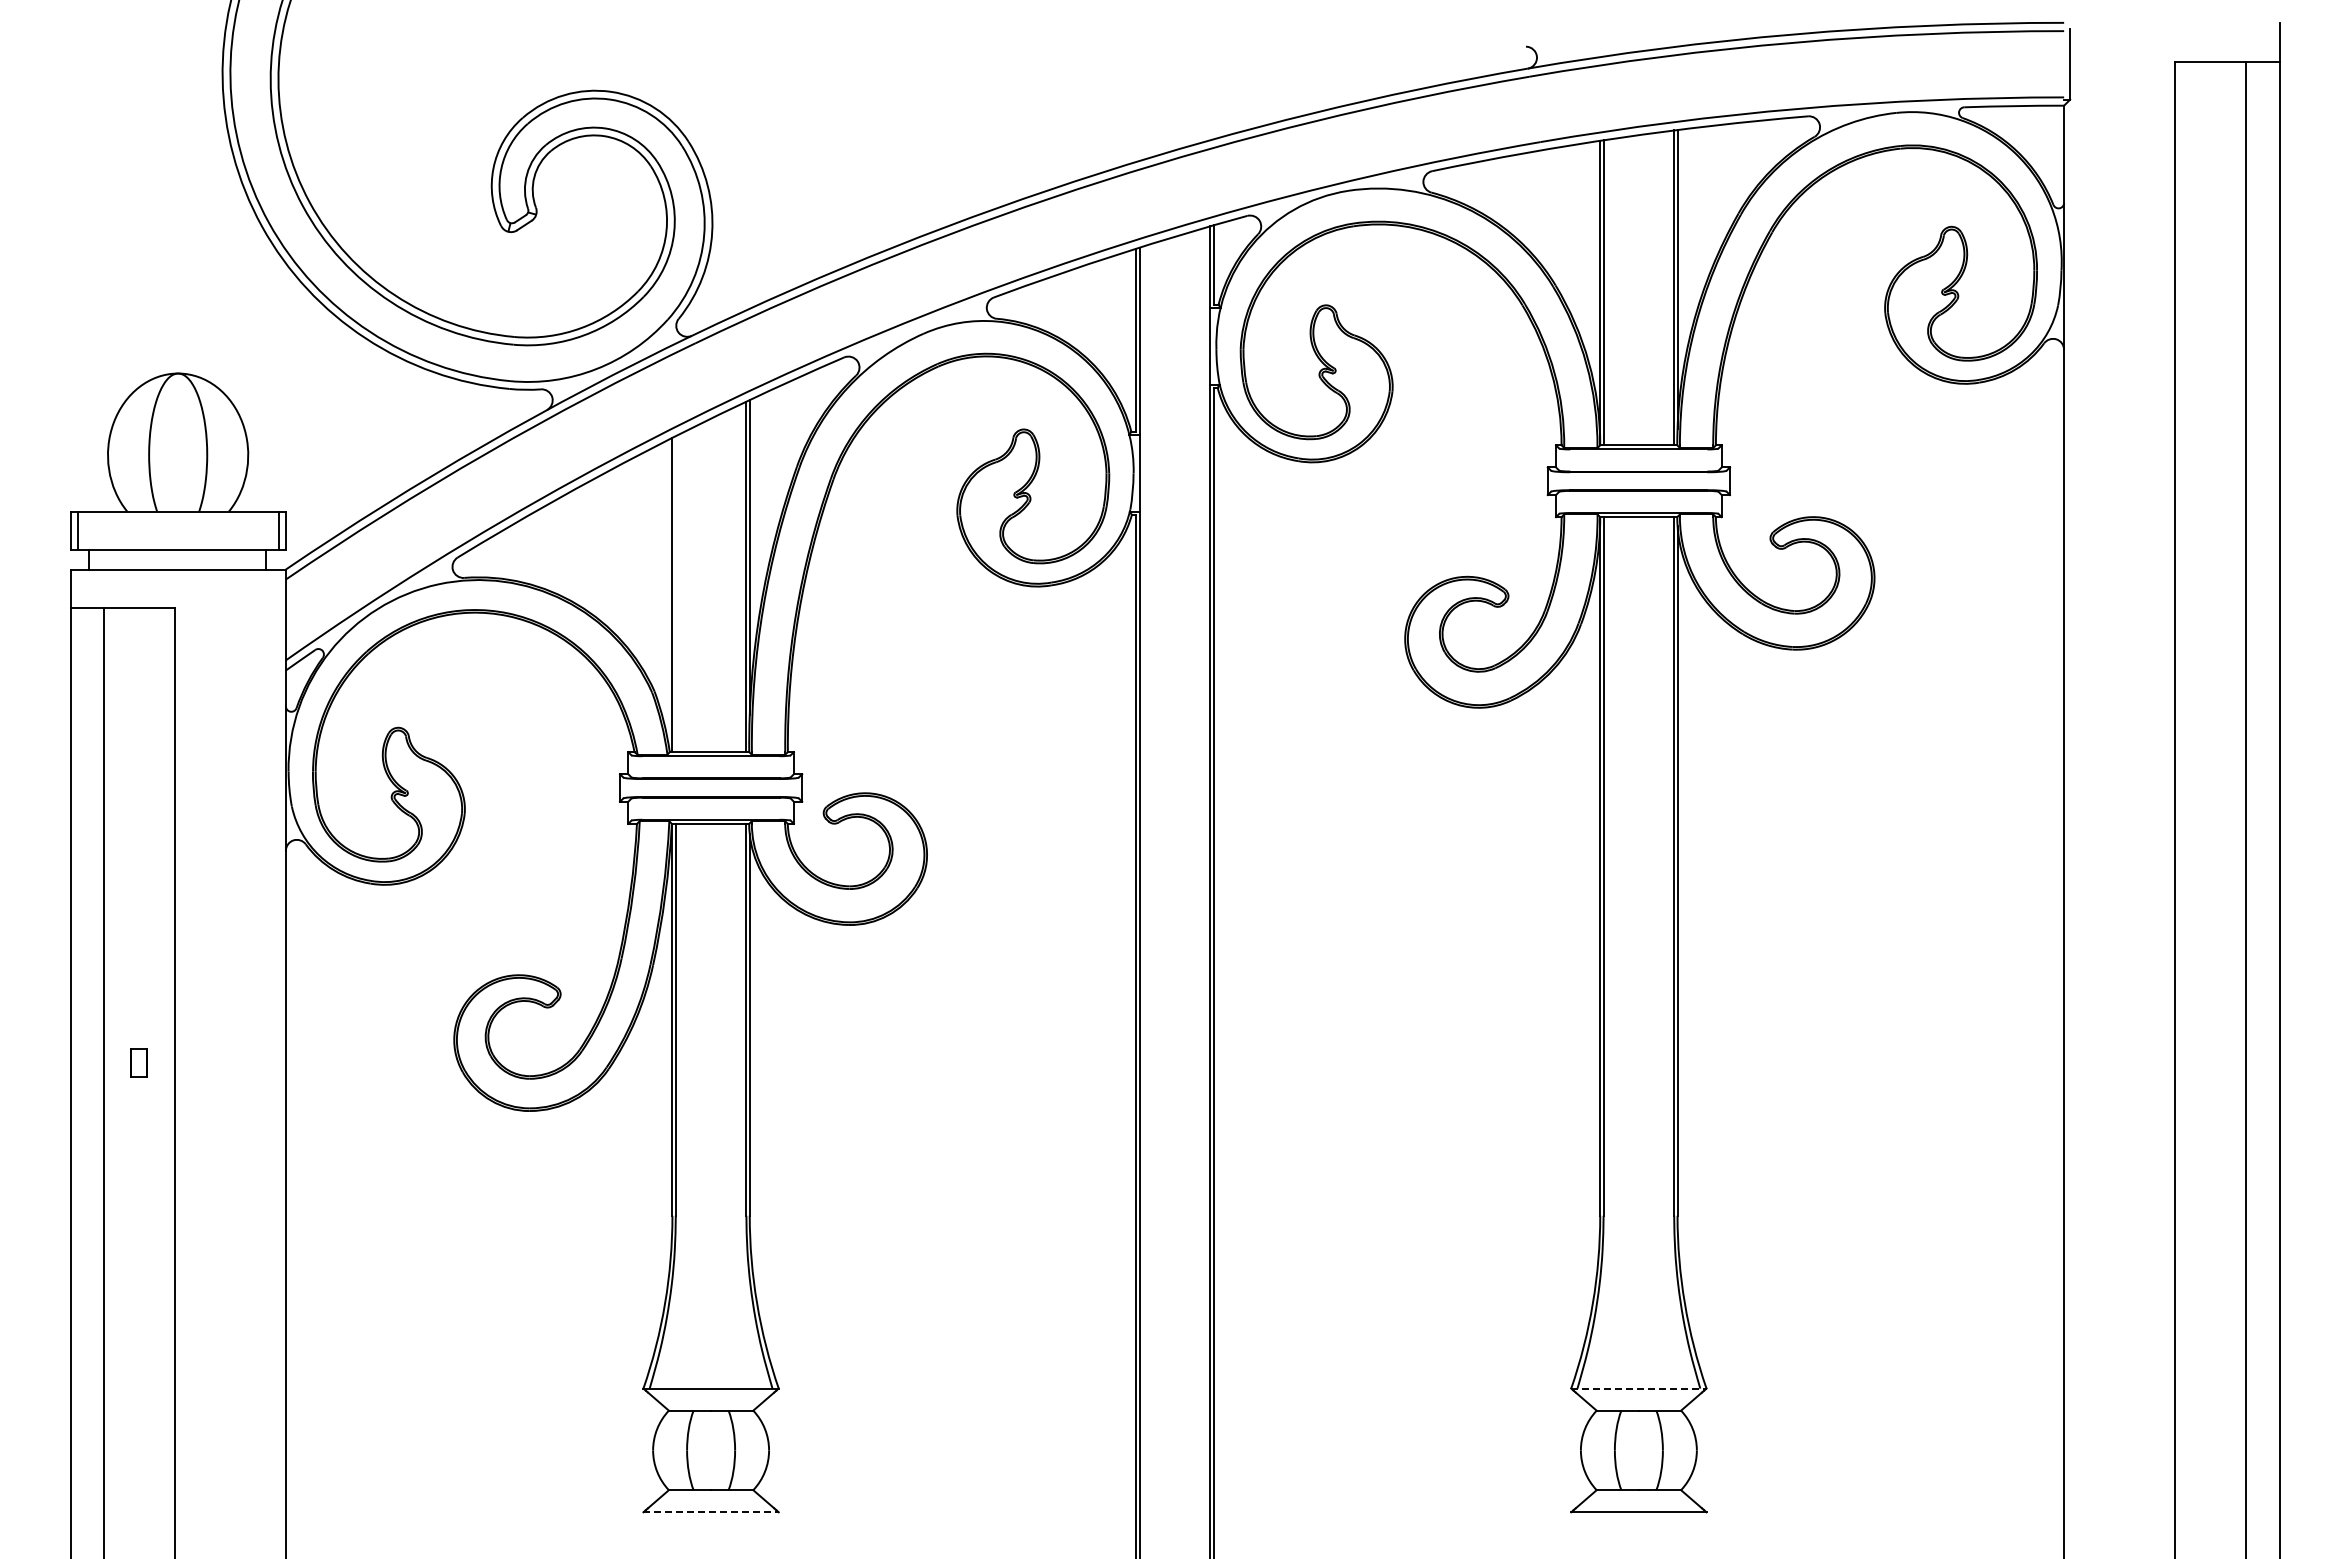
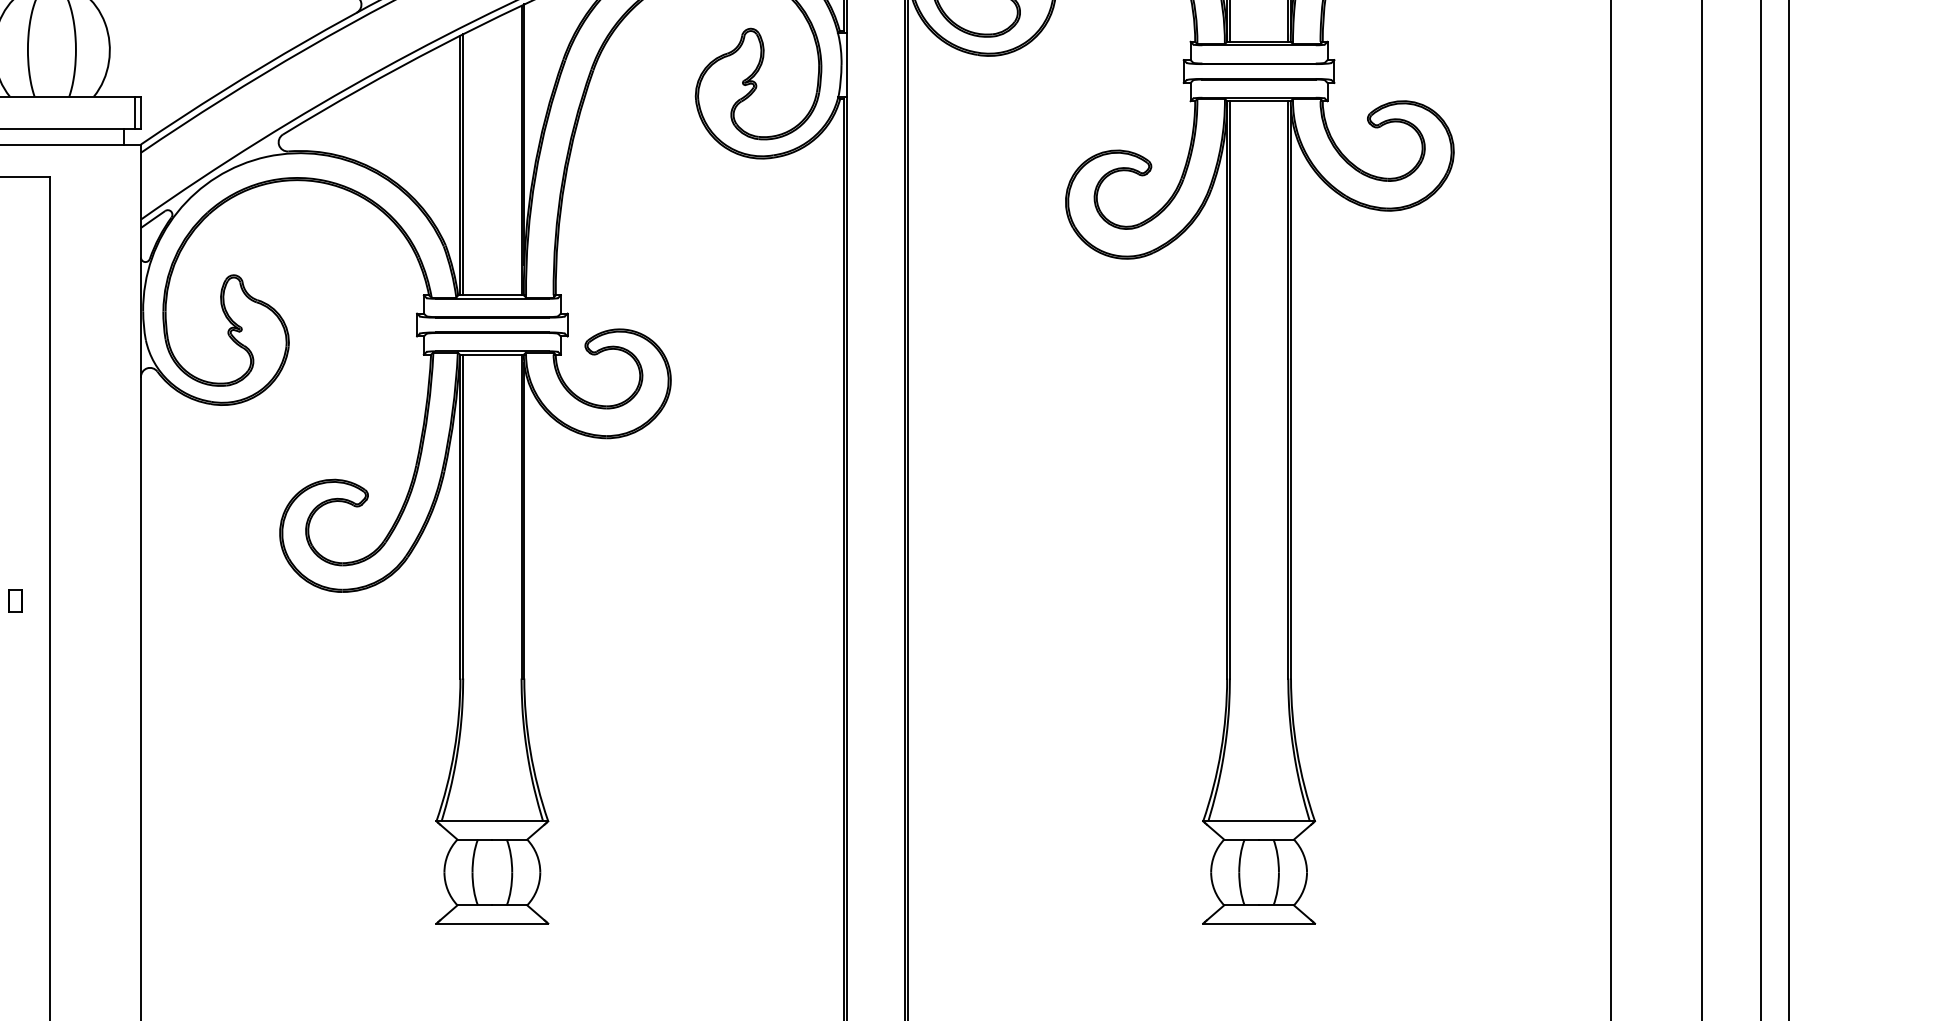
line: (675, 594) -> (462, 165), added
part: (138, 1062) -> (15, 600), moved
line: (1638, 1388) -> (1258, 821), dashed -> solid
line: (711, 1512) -> (492, 923), dashed -> solid

